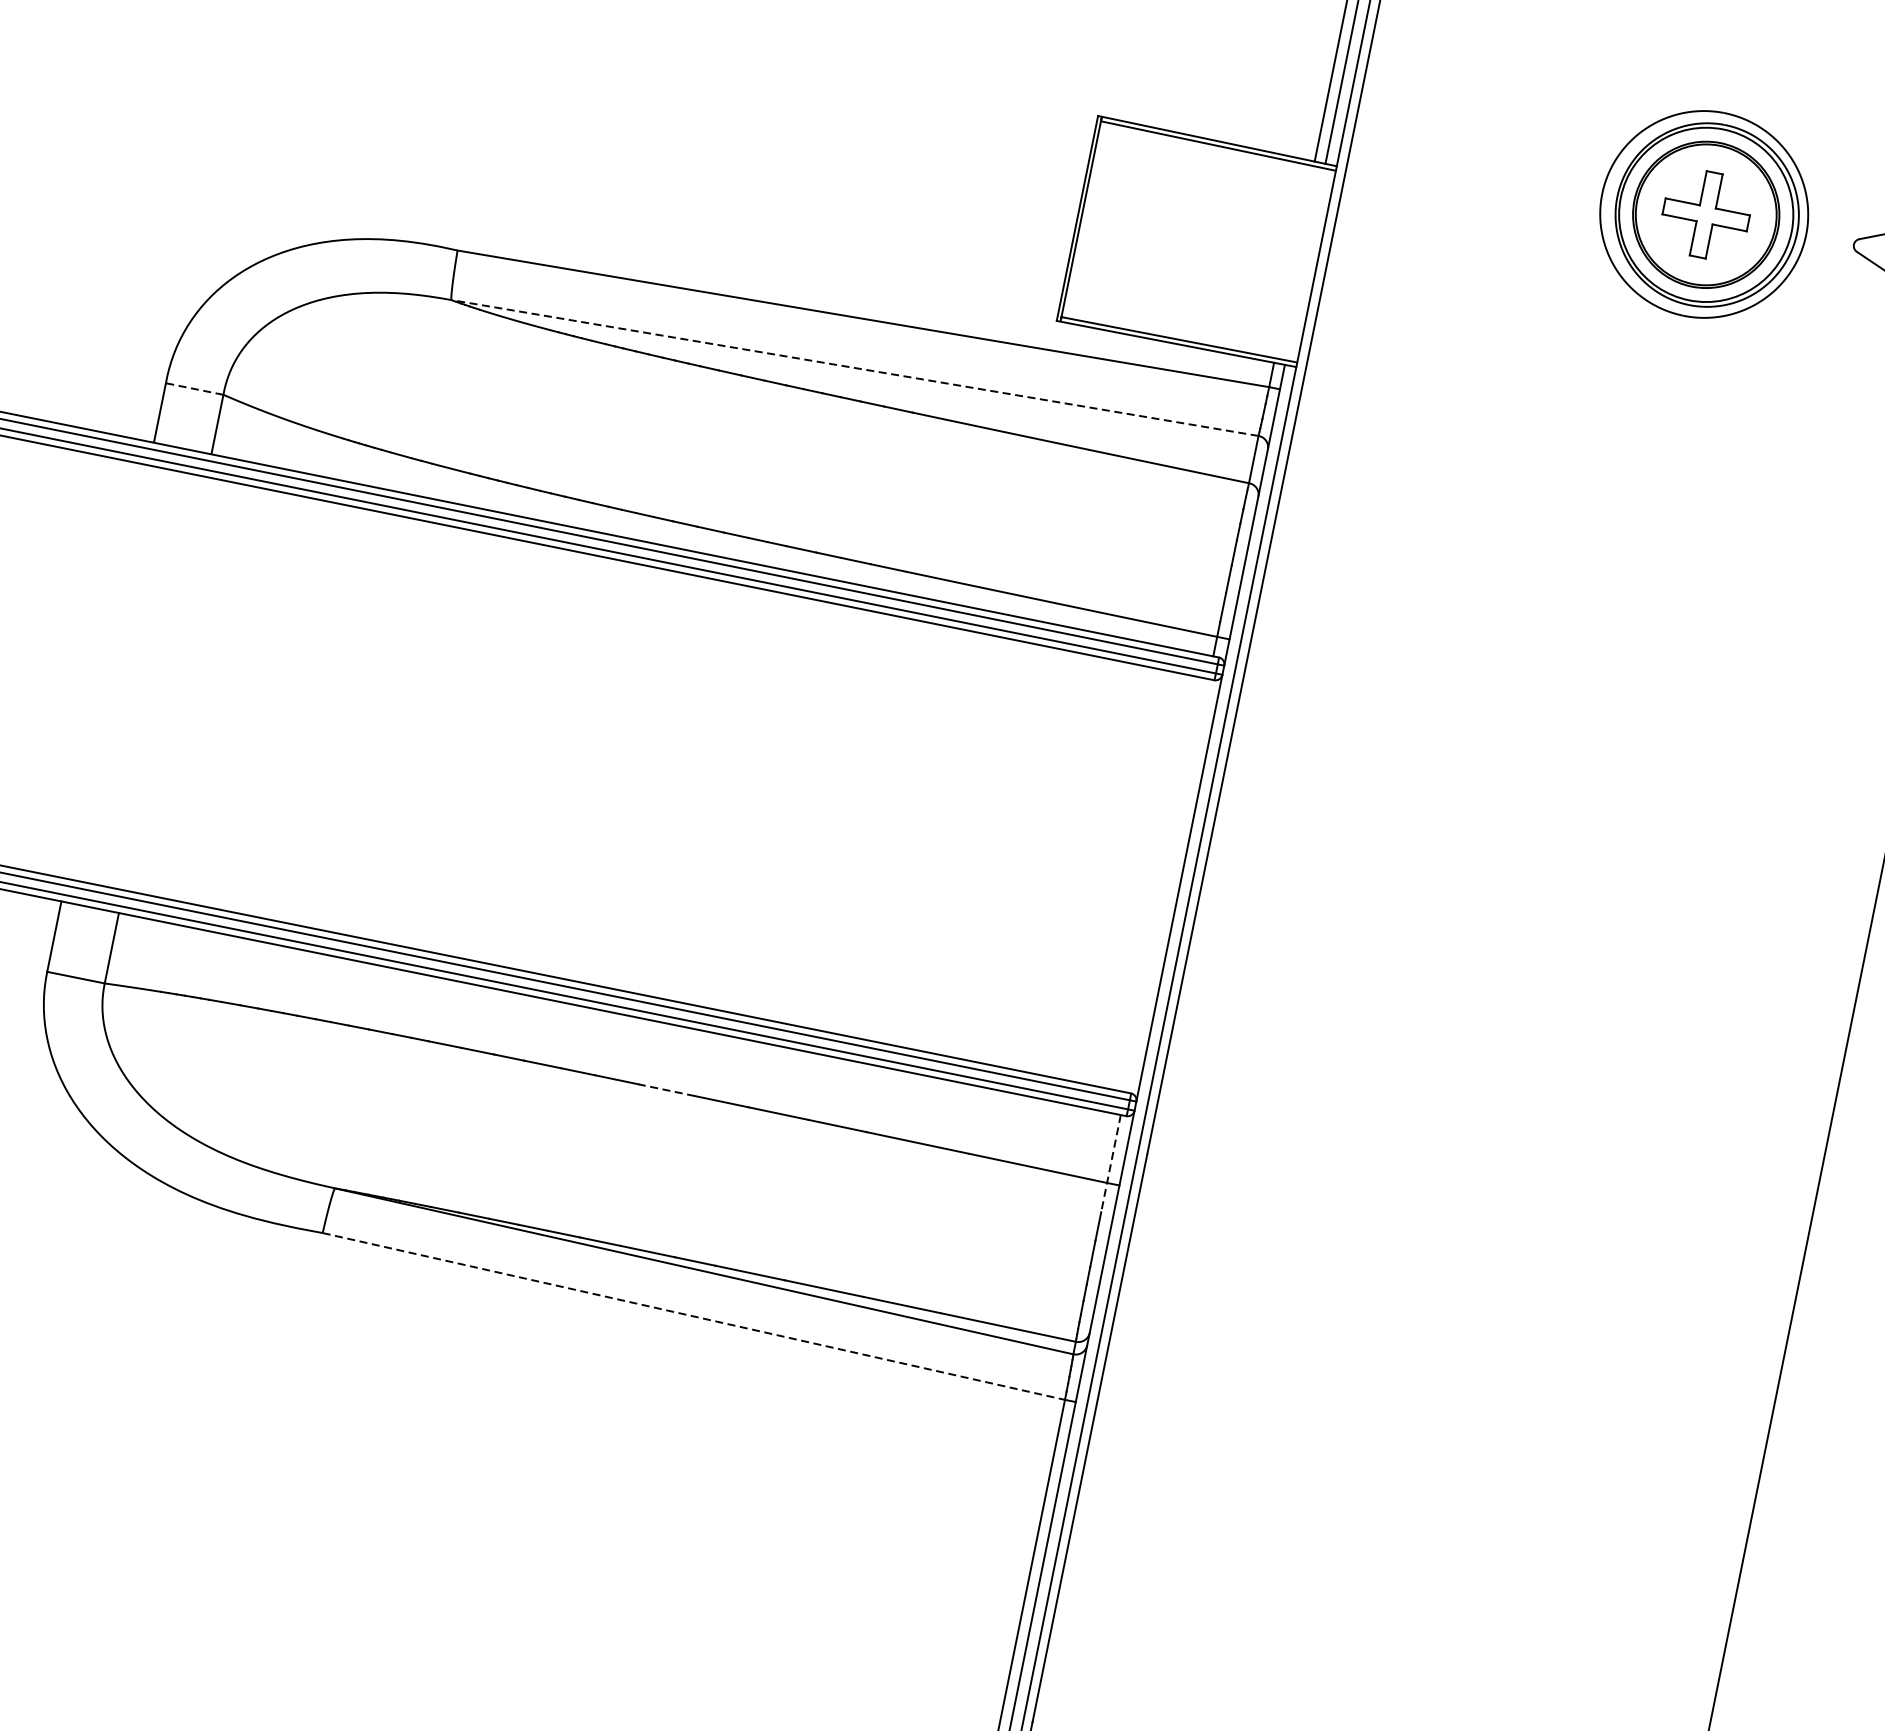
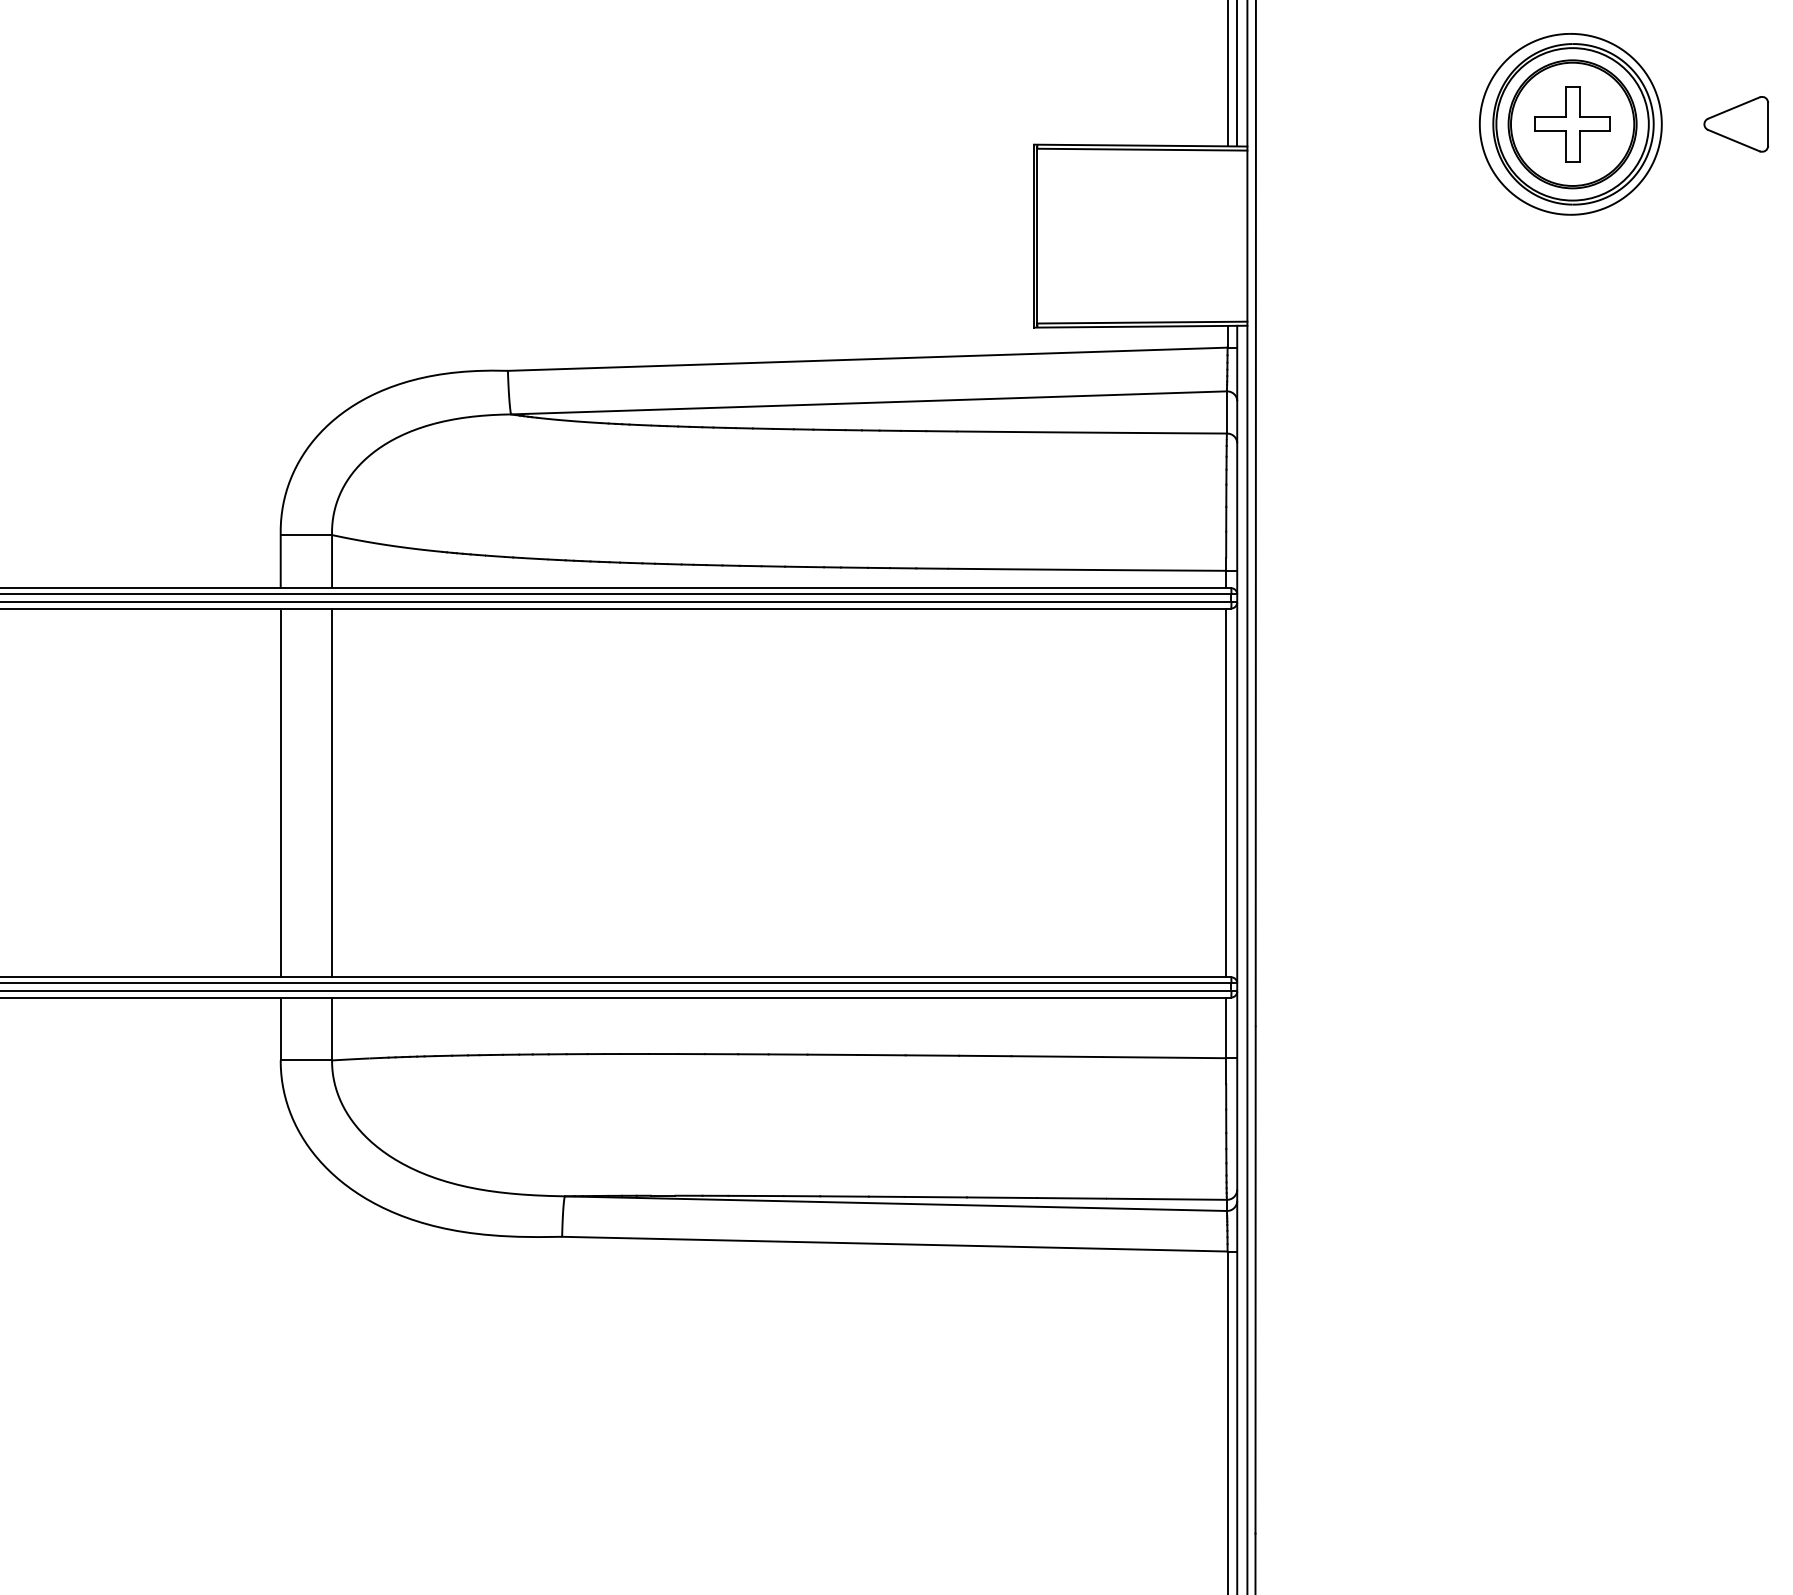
line: (854, 367) -> (868, 402), dashed -> solid
line: (194, 389) -> (306, 535), dashed -> solid
line: (107, 671) -> (280, 792), added
line: (165, 683) -> (332, 792), added
line: (1167, 885) -> (1226, 792), added
line: (666, 1089) -> (832, 1054), dashed -> solid
line: (1111, 1164) -> (1226, 1041), dashed -> solid
line: (693, 1316) -> (894, 1244), dashed -> solid

